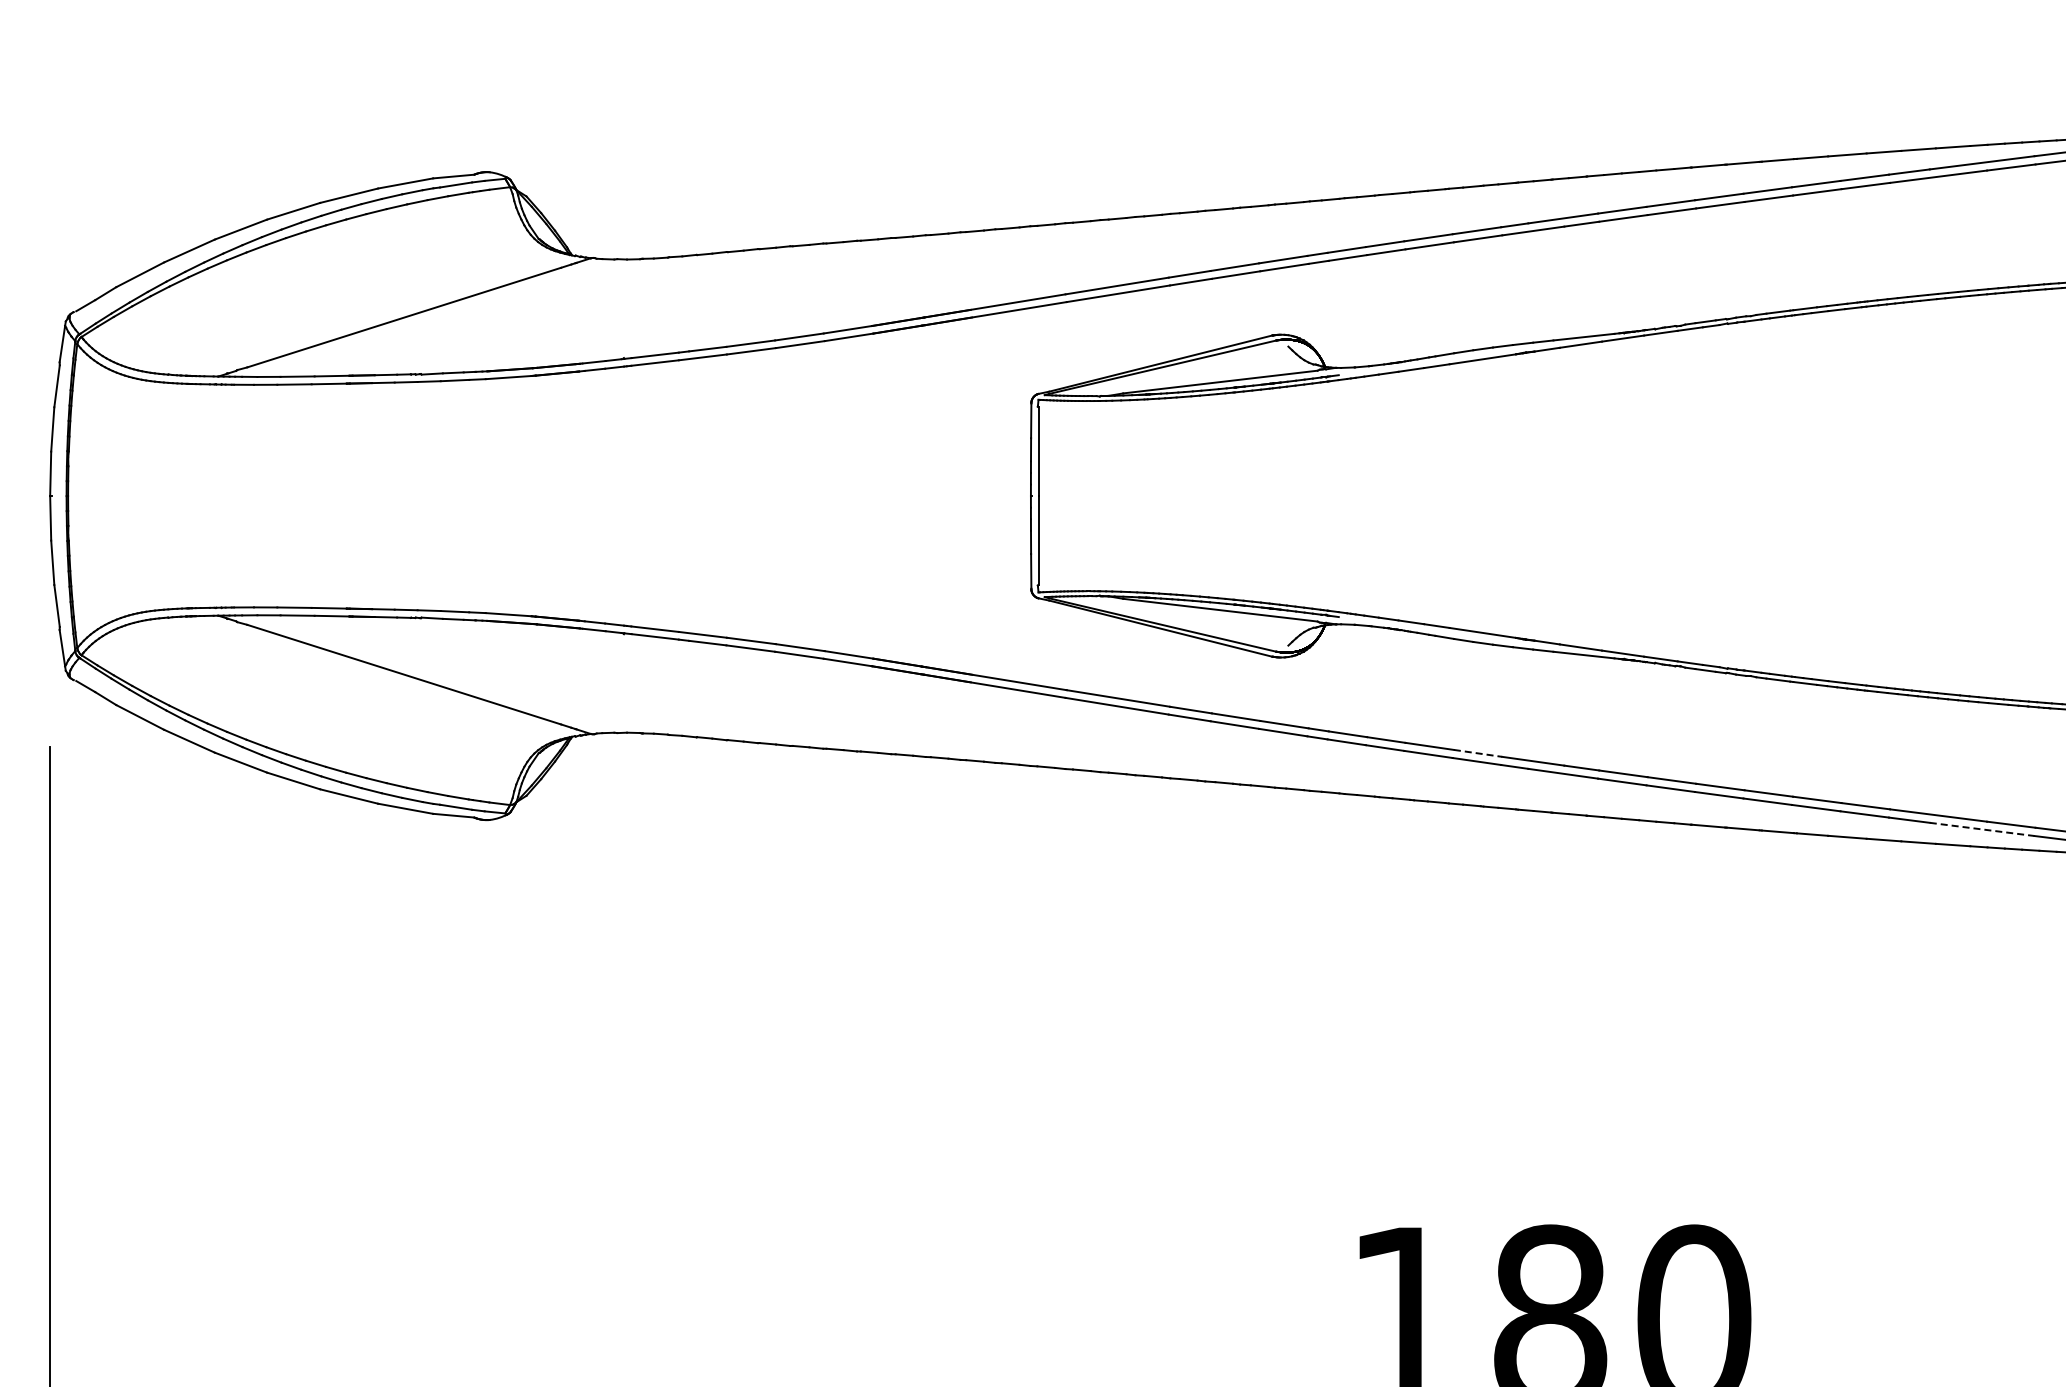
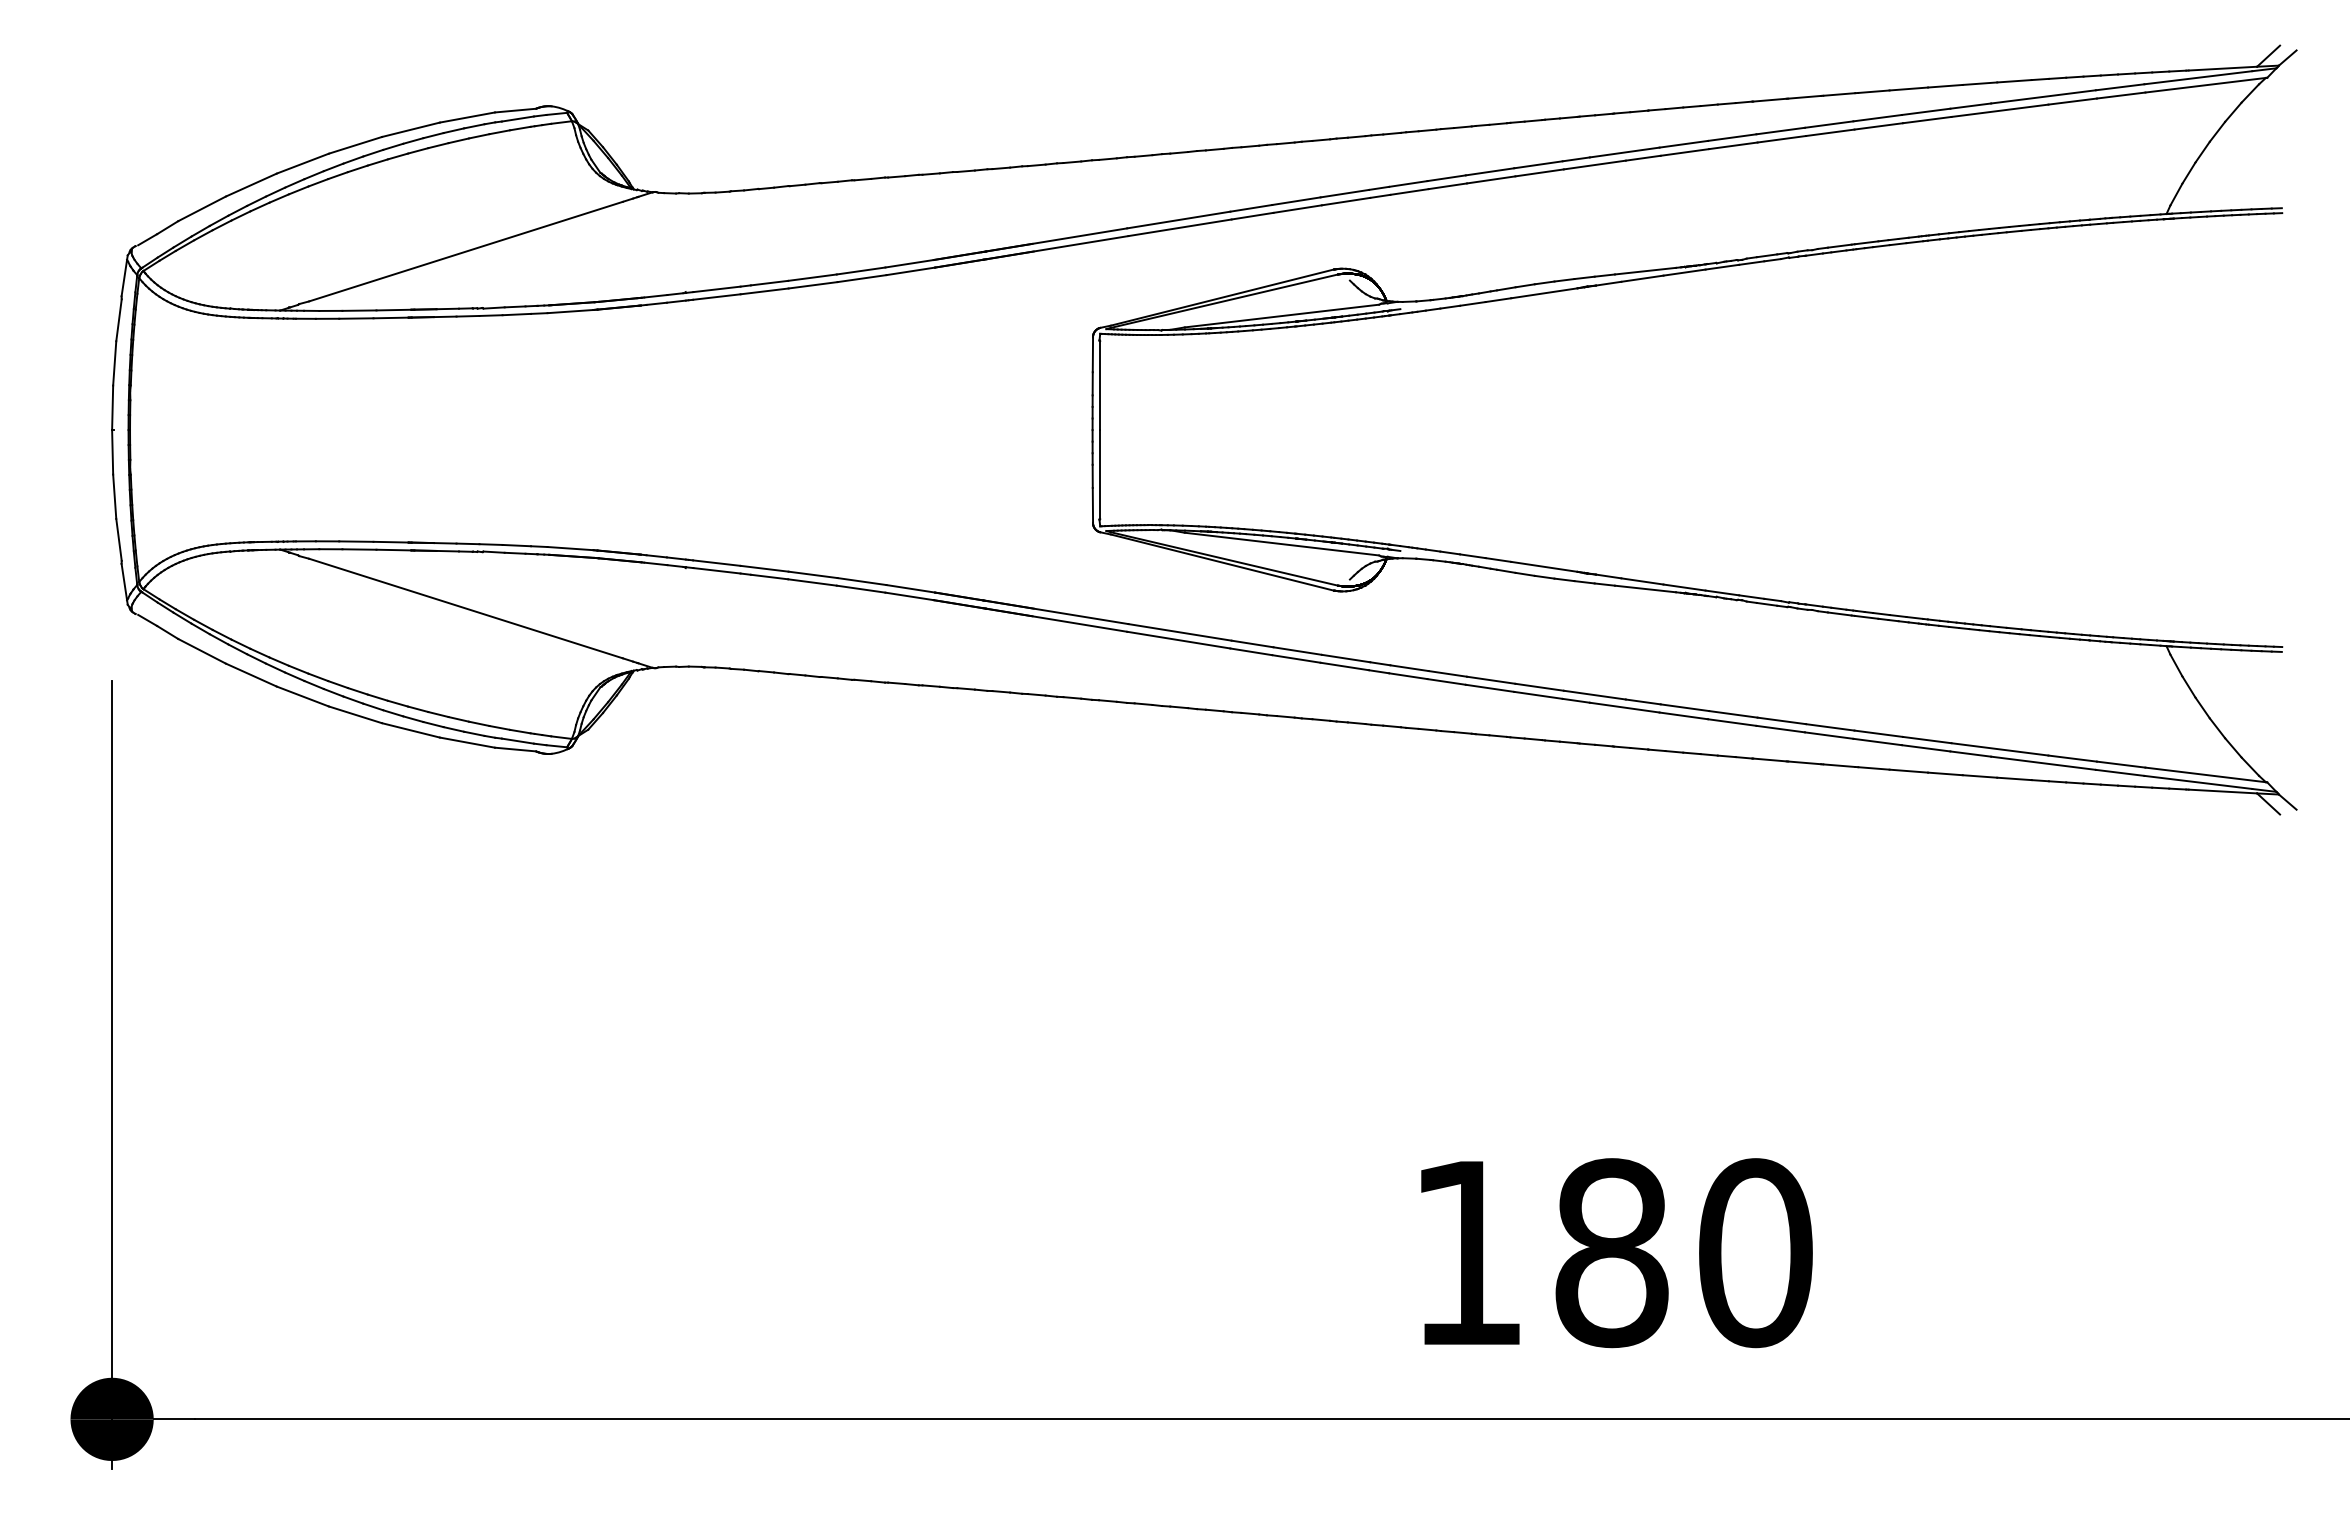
line: (1478, 753) -> (1540, 687), dashed -> solid
line: (1982, 829) -> (2043, 763), dashed -> solid

